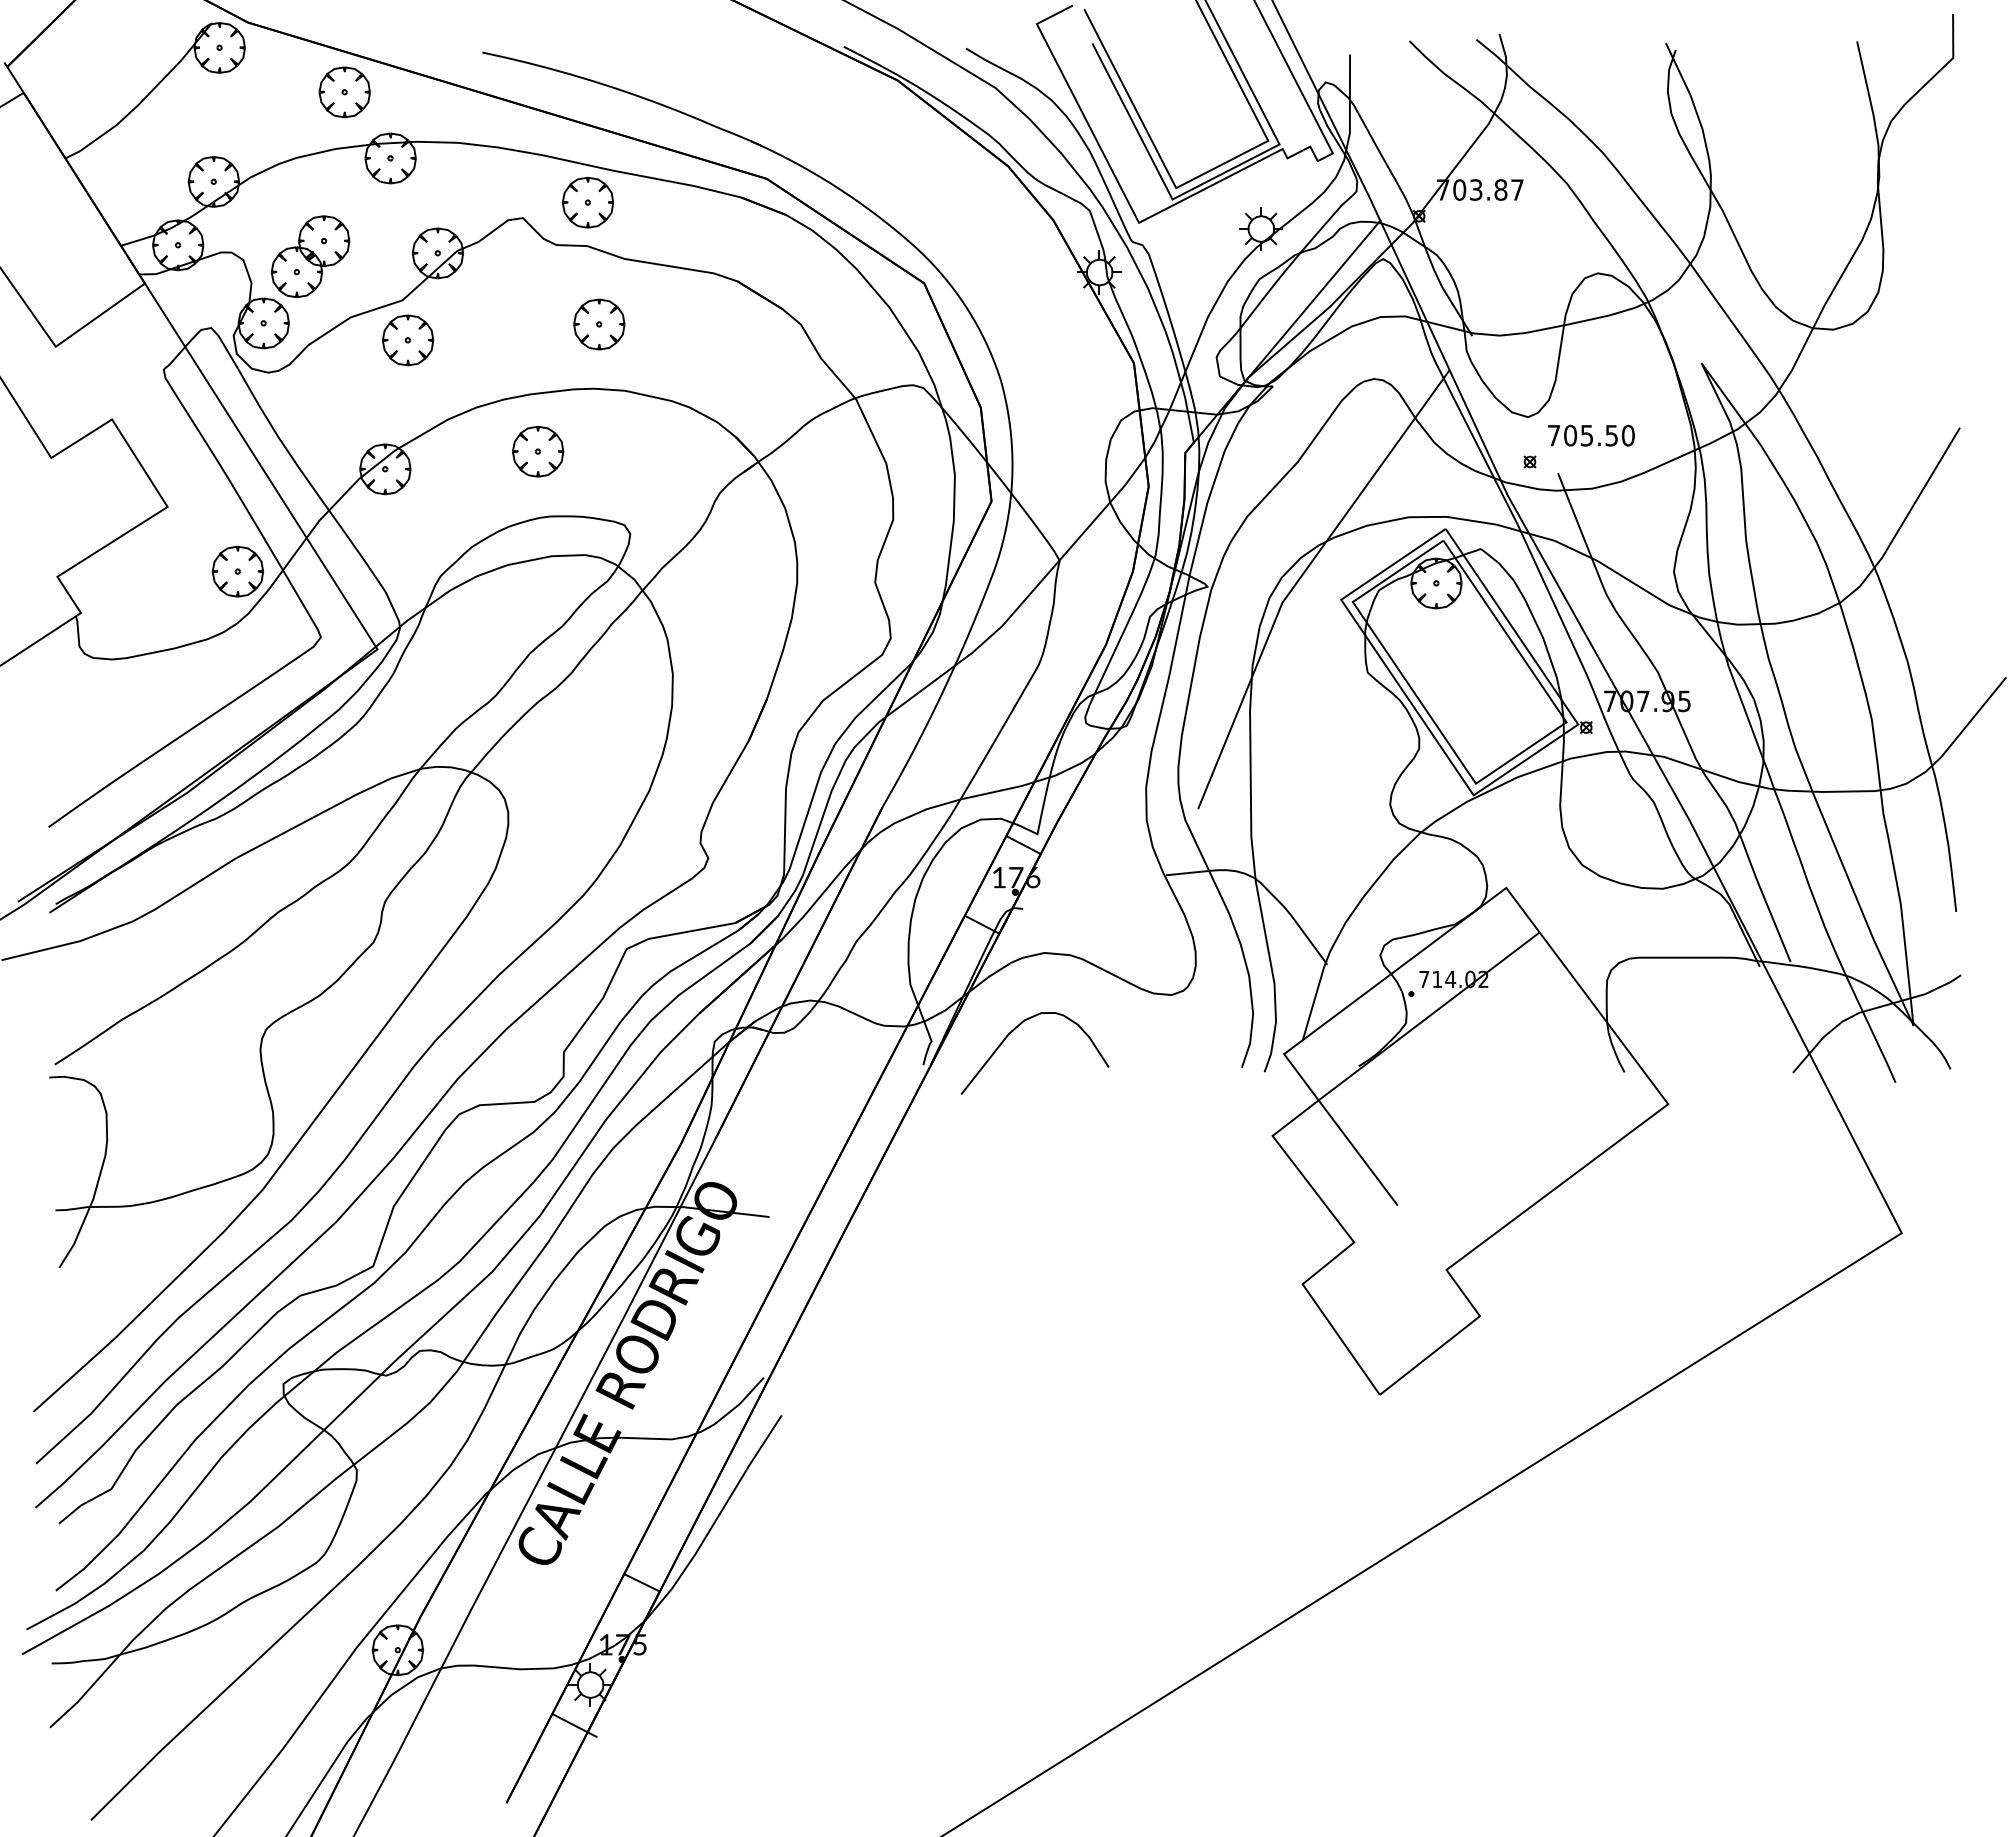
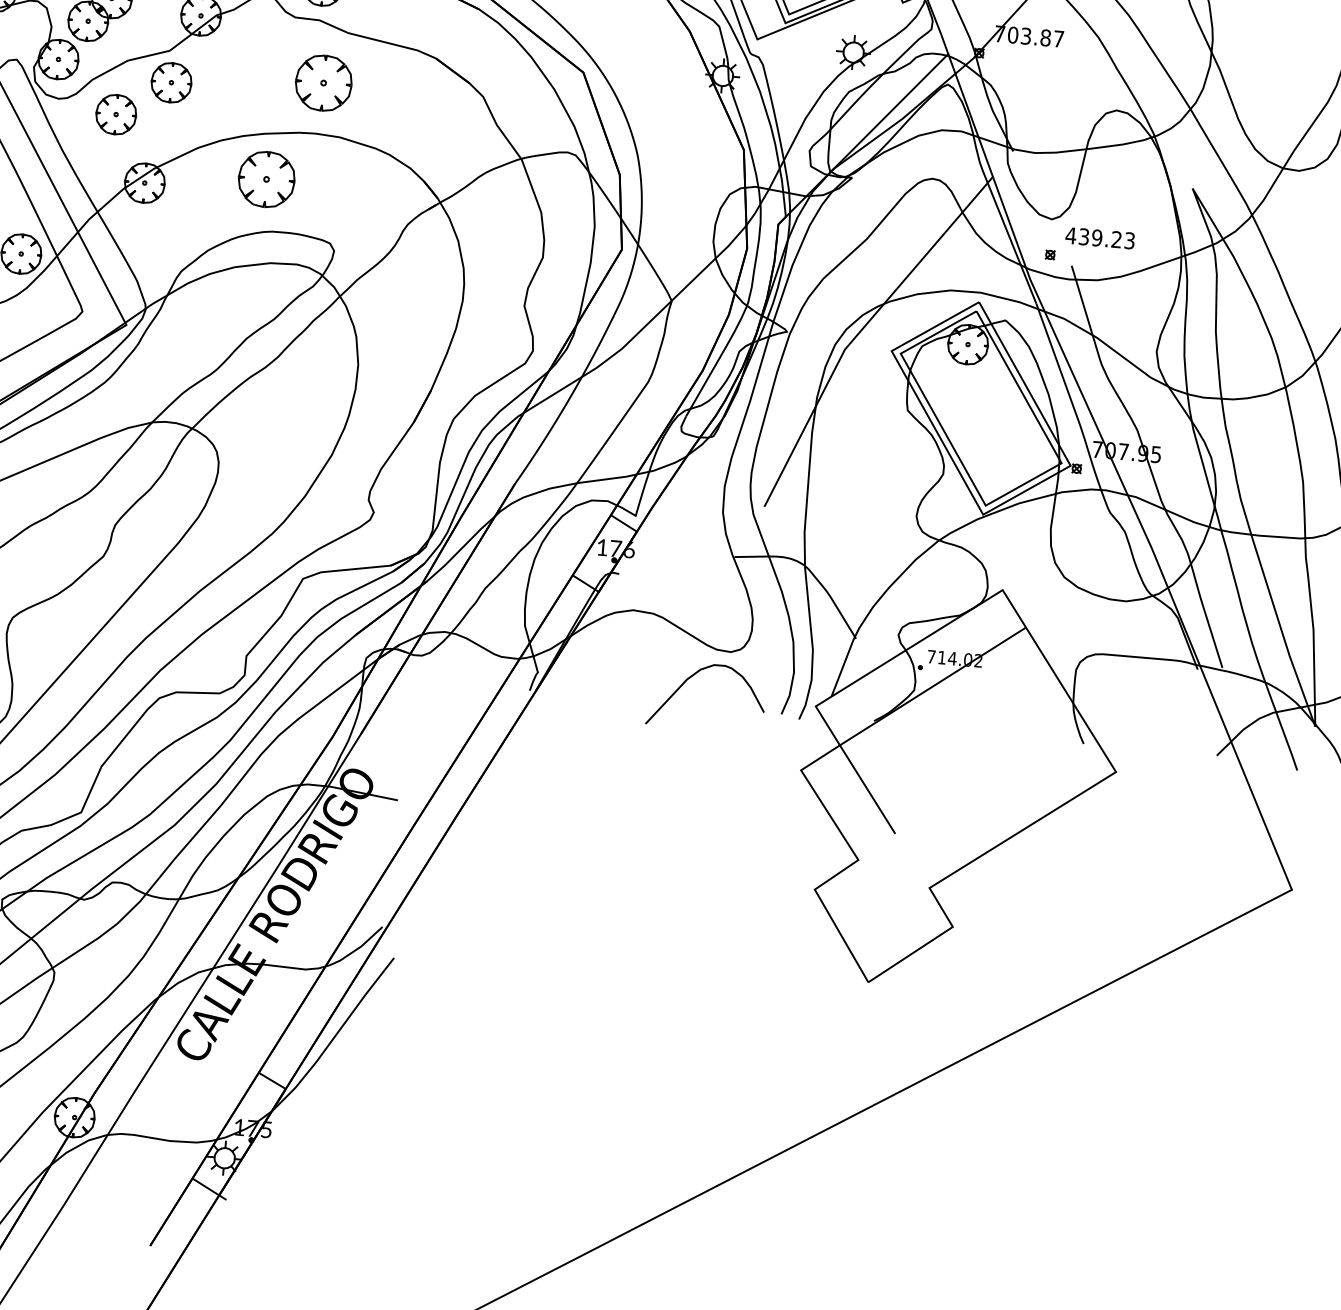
part: (599, 324) -> (323, 83), size x1.4
part: (342, 386) -> (116, 114), added
text: (1590, 435) -> (1099, 238), 705.50 -> 439.23
part: (538, 451) -> (267, 179), size x1.4
curve: (1013, 1031) -> (691, 677), moved

